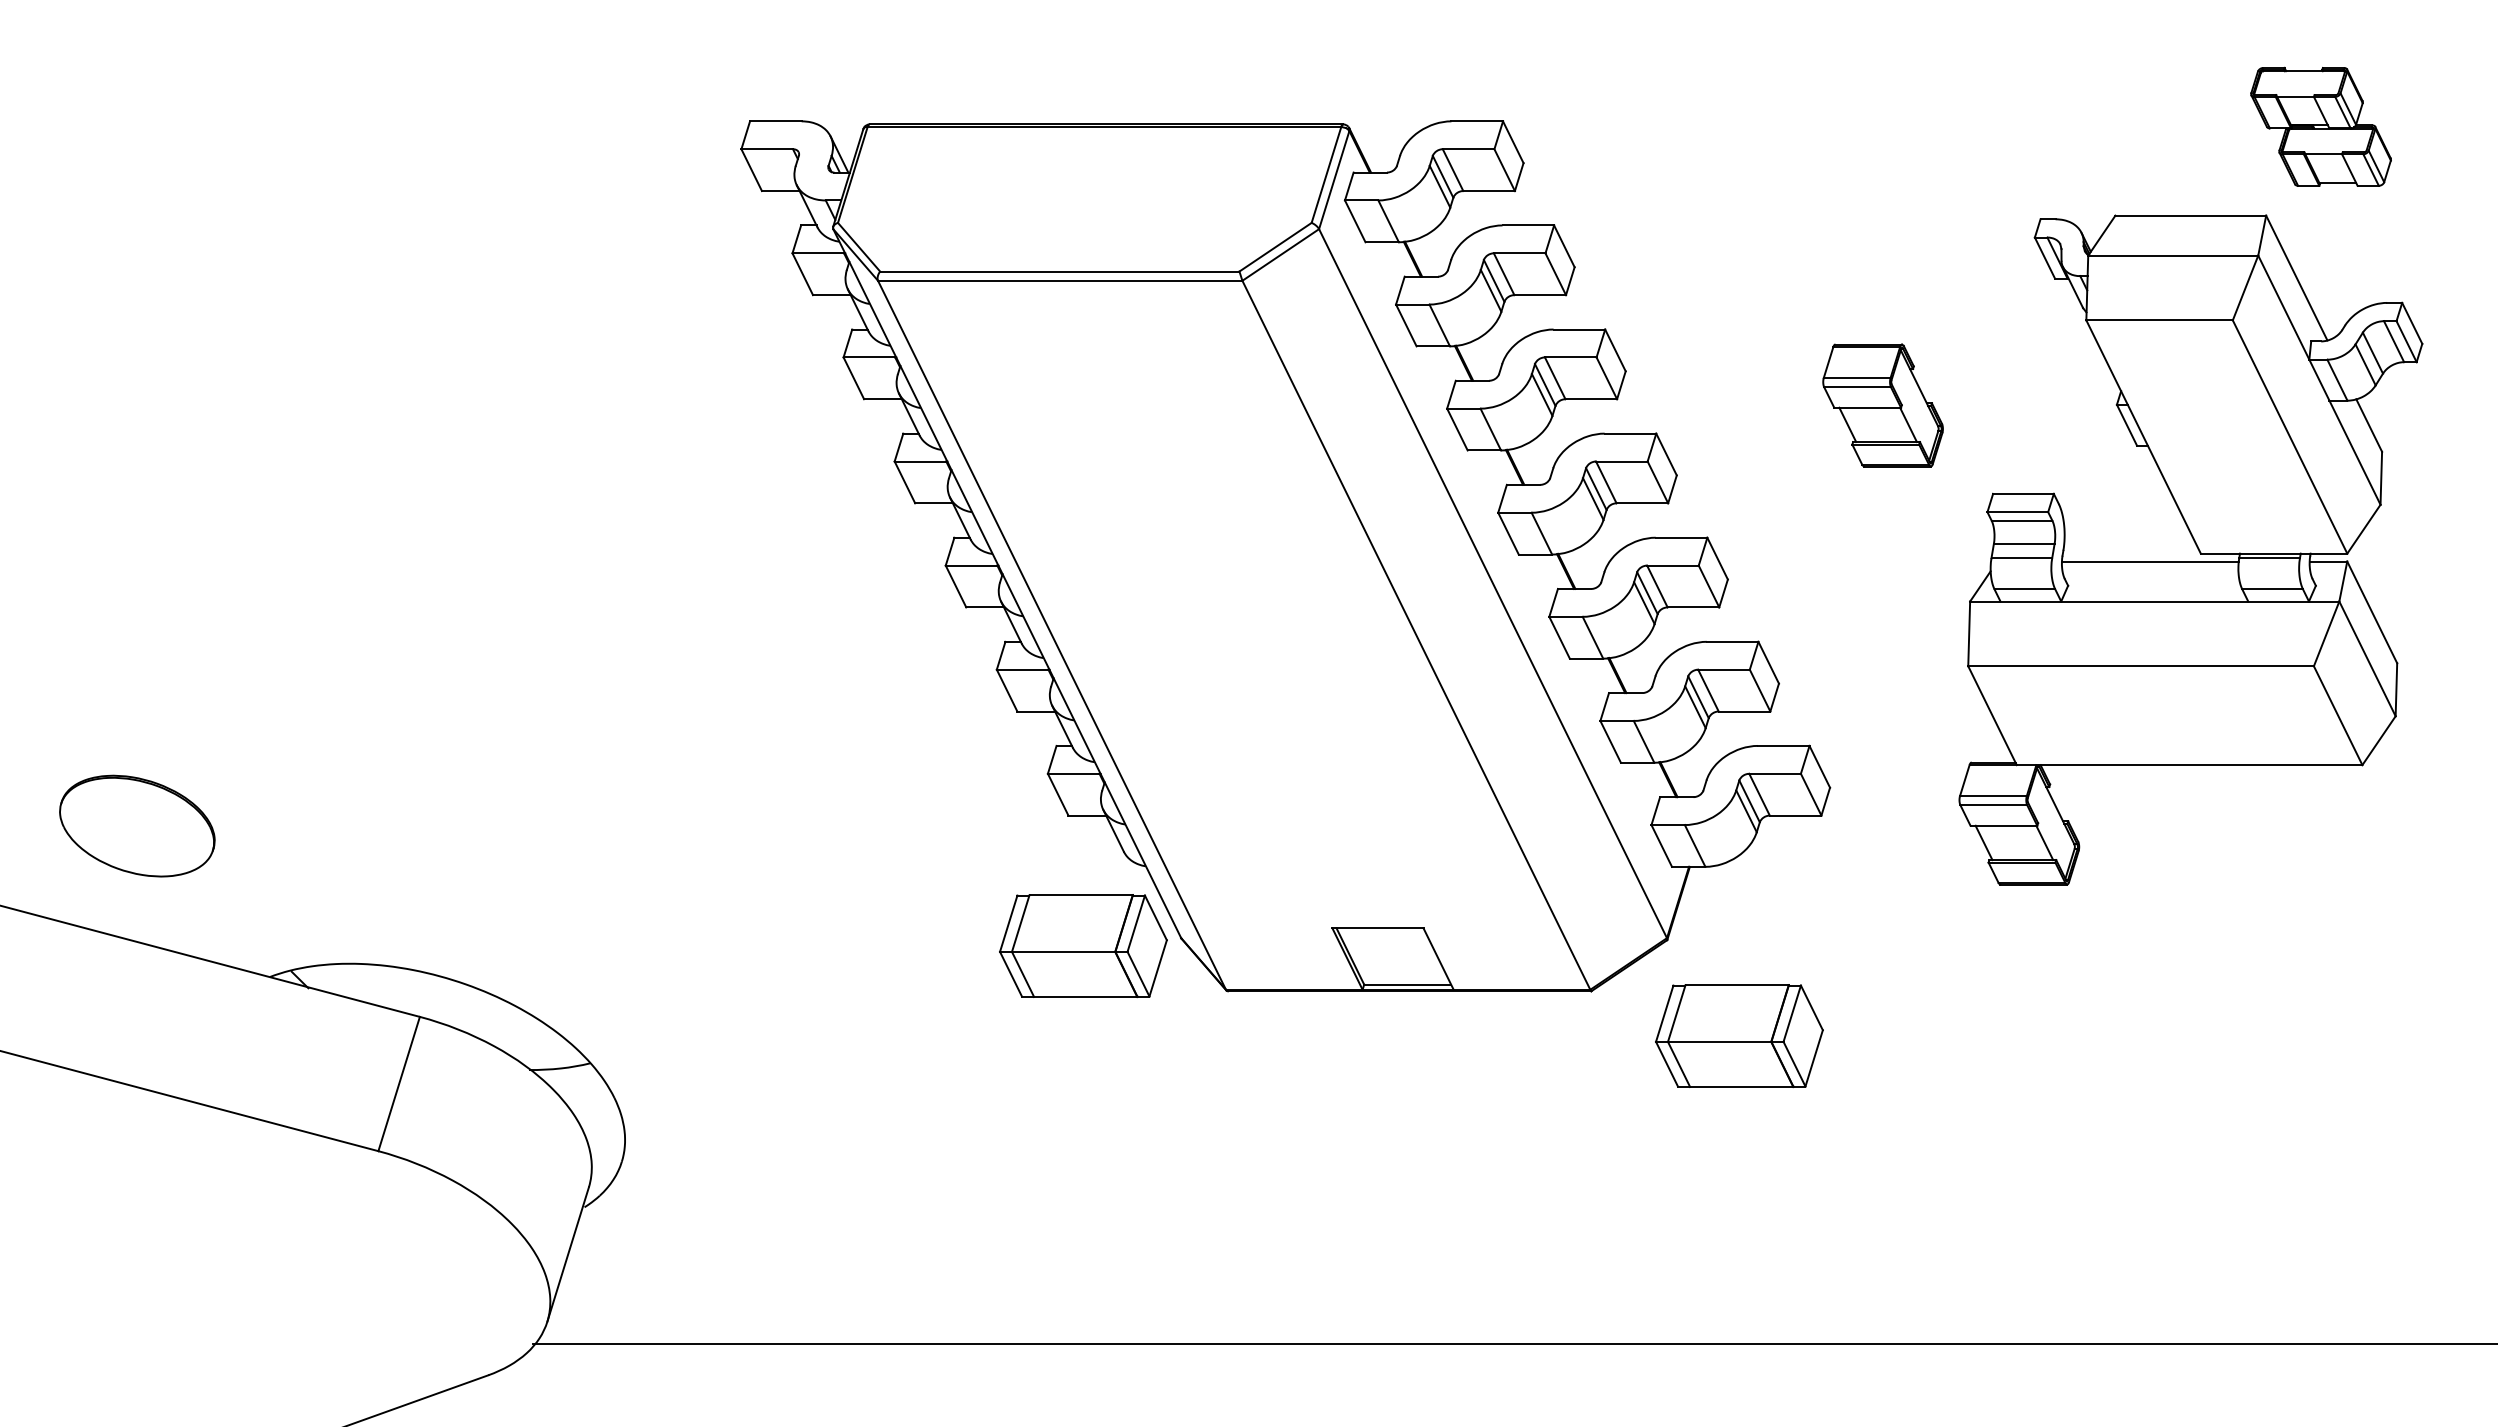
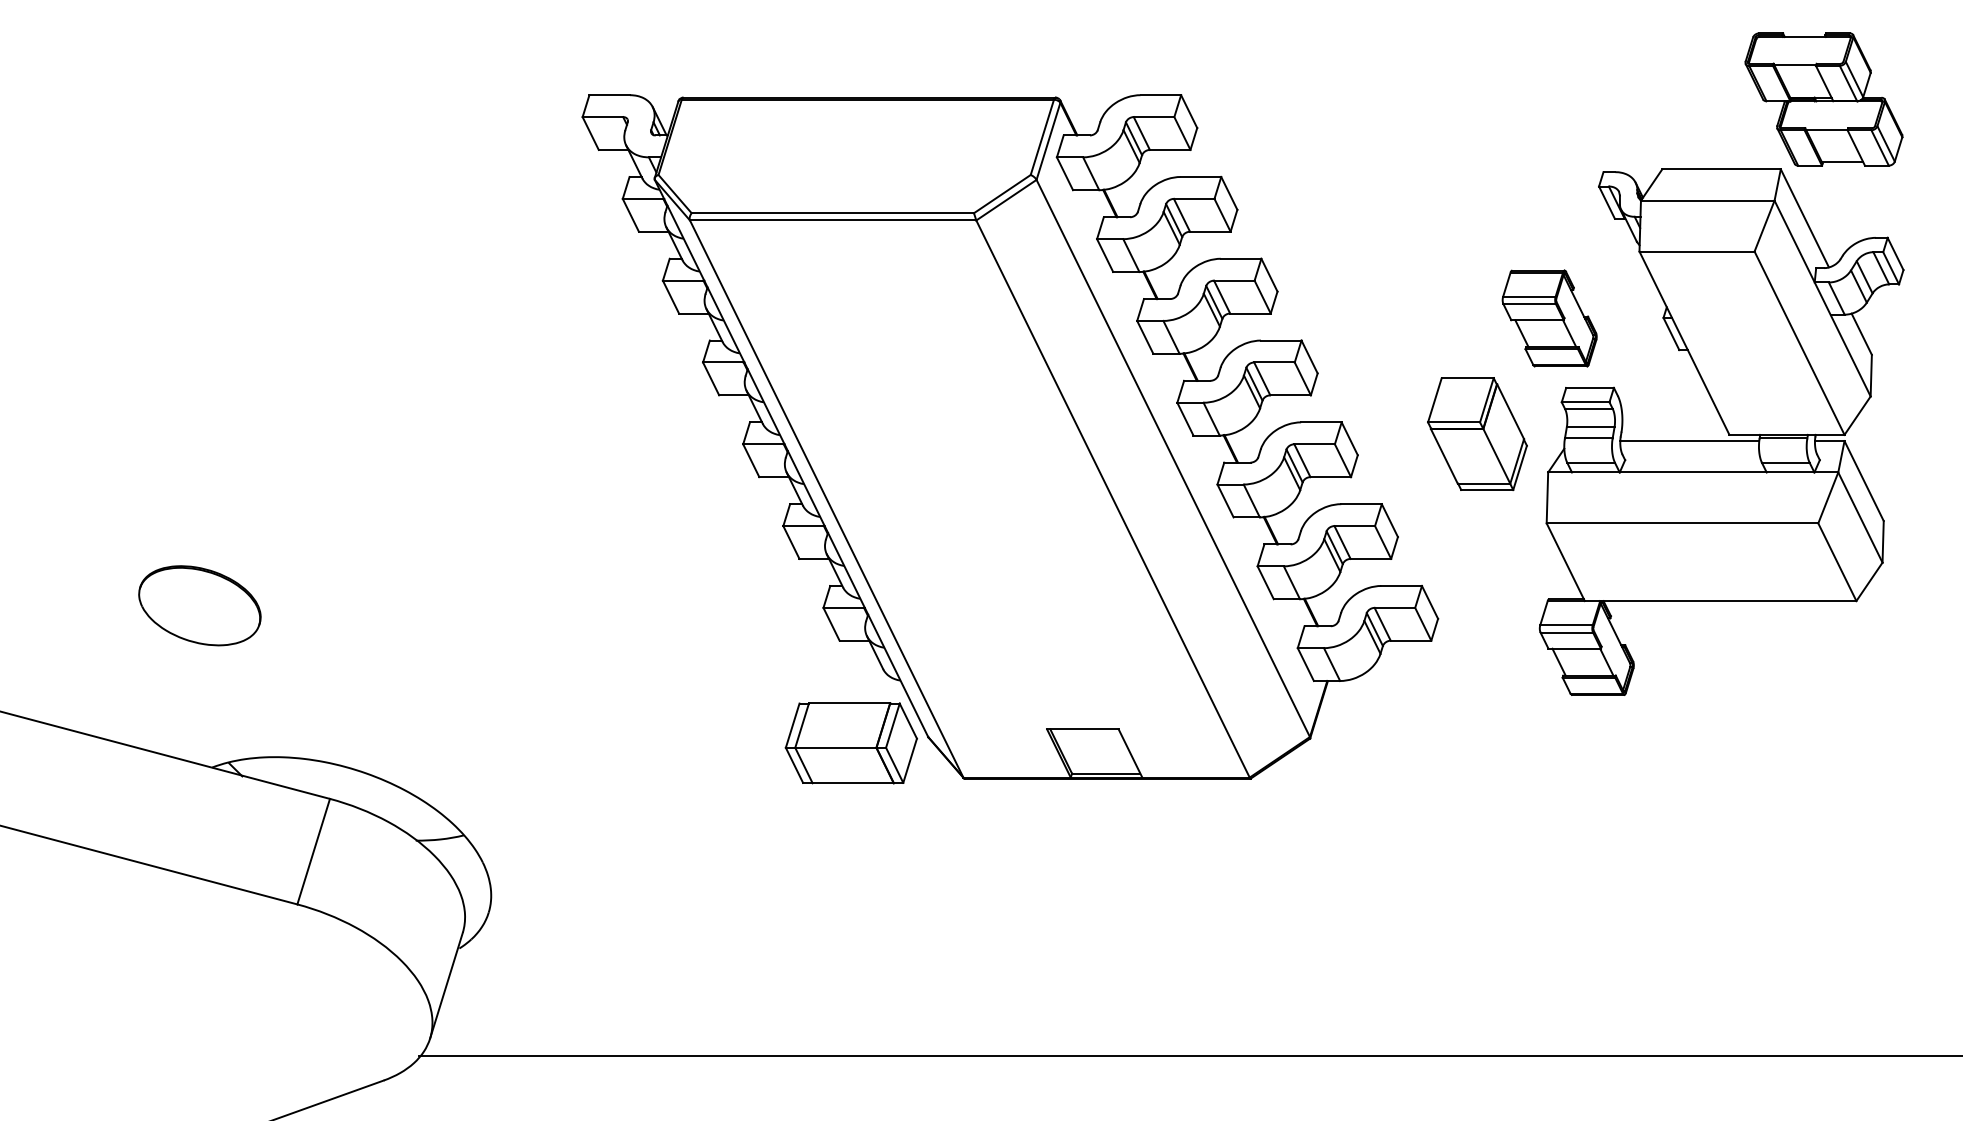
part: (2320, 126) -> (1823, 99), size x1.43
part: (1882, 405) -> (1549, 318), moved
part: (1880, 552) -> (1477, 433), added
part: (137, 825) -> (200, 605), moved
part: (1739, 1036) -> (1366, 814), removed

